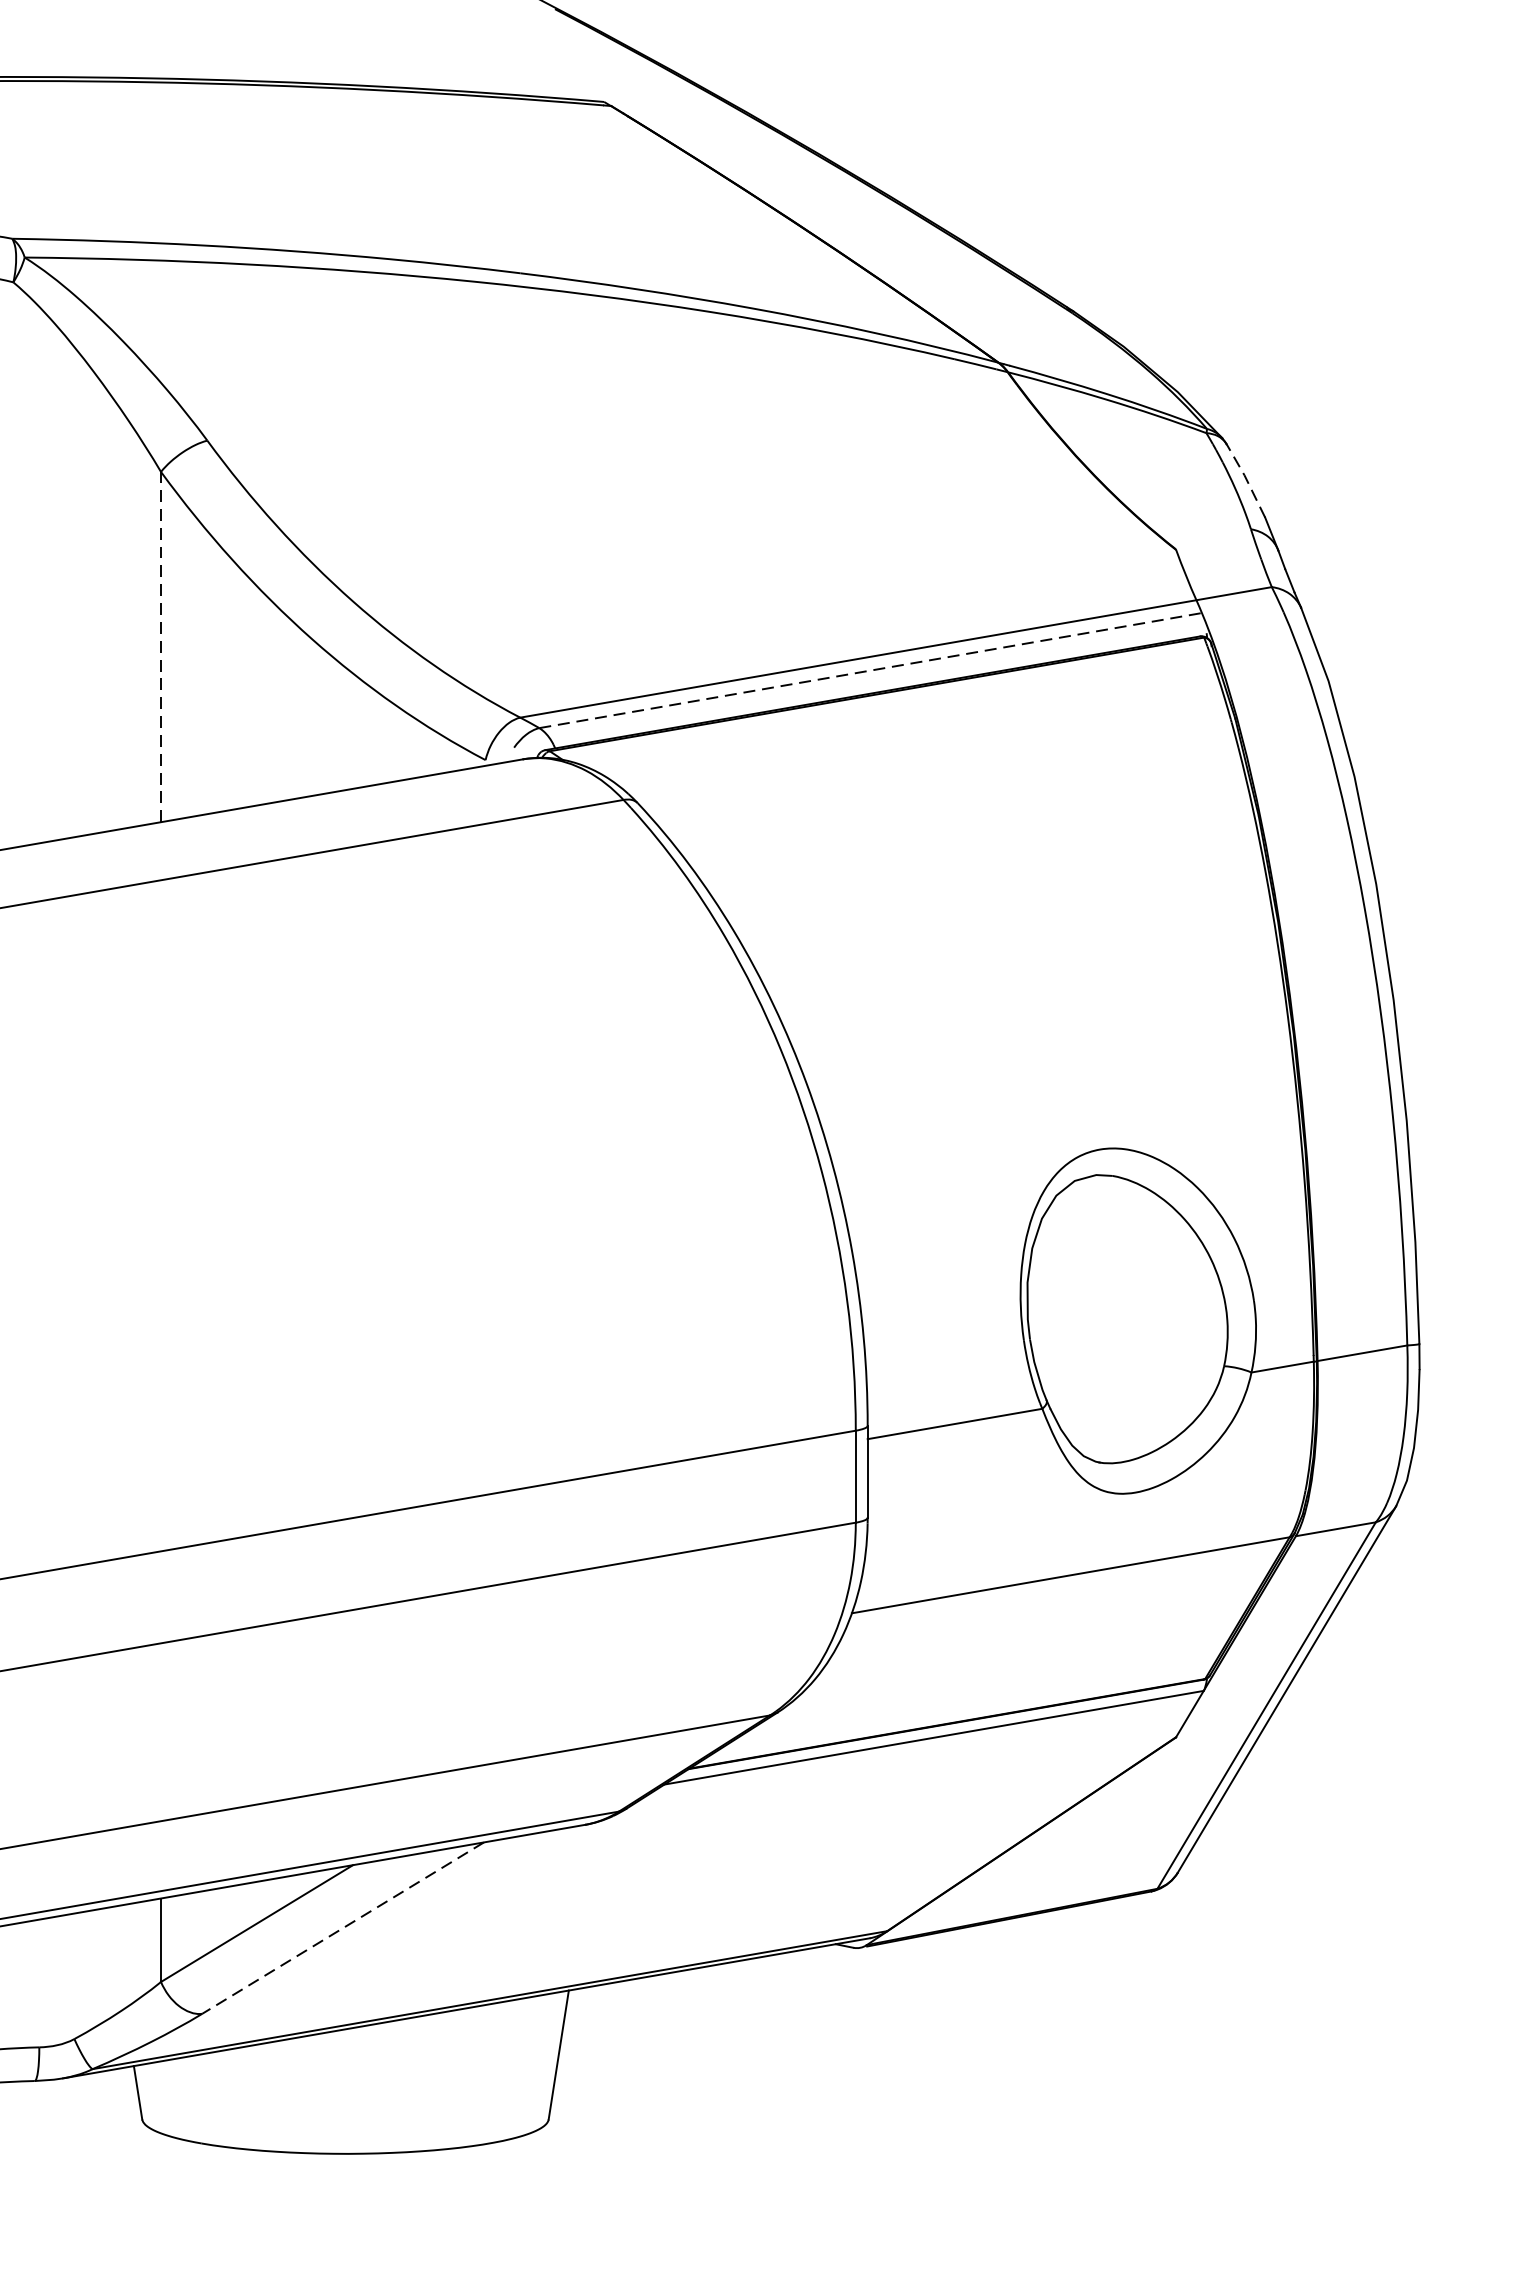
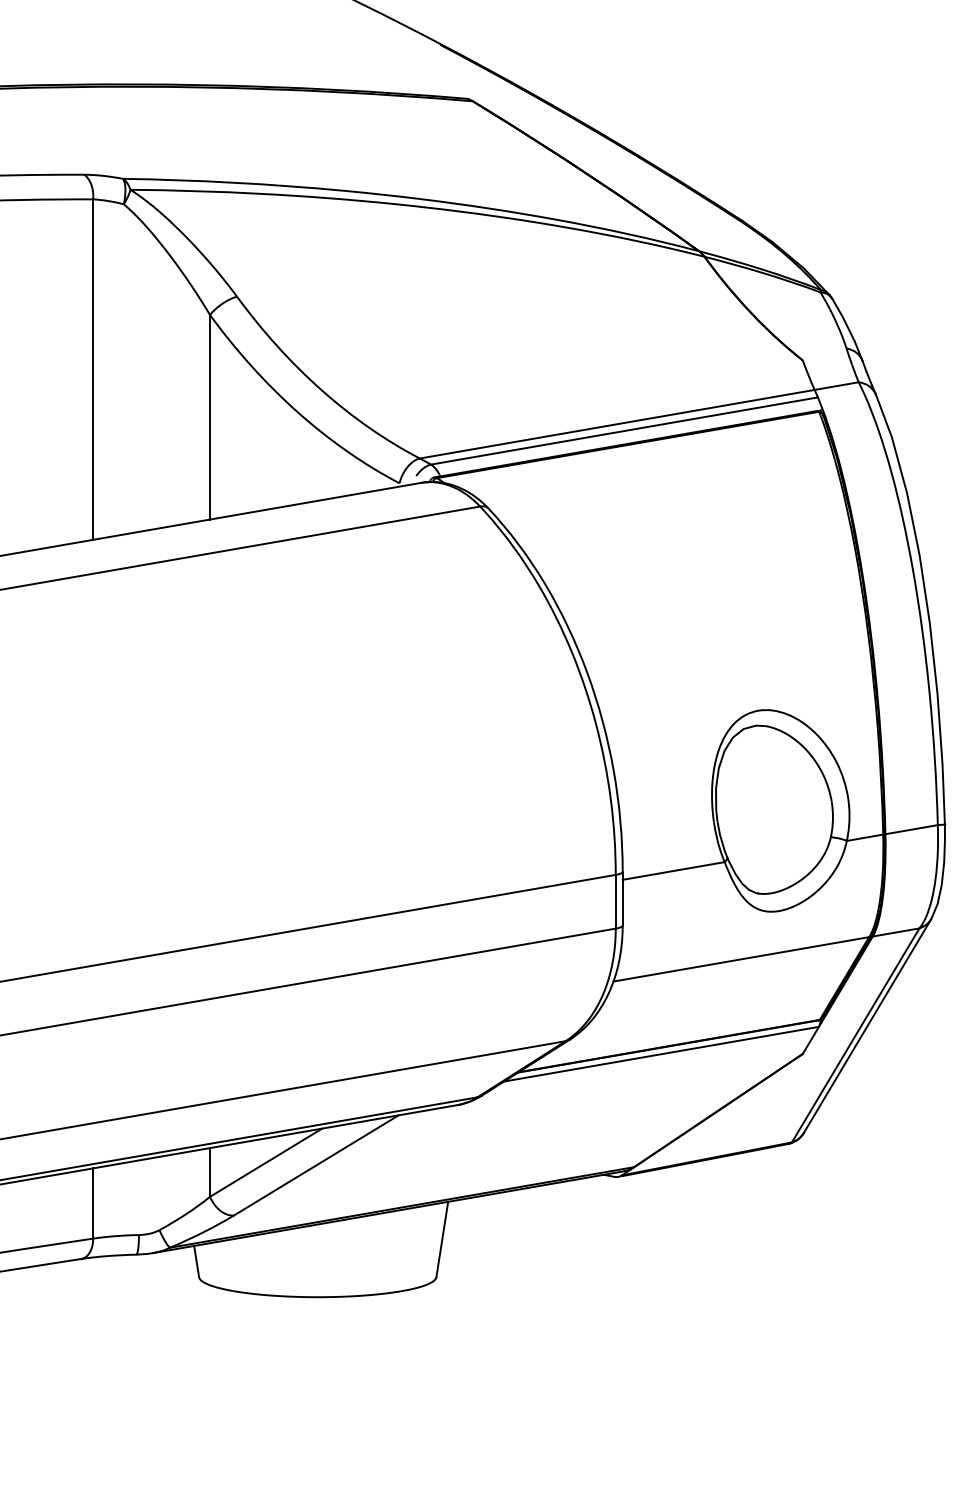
line: (1245, 477) -> (843, 318), dashed -> solid
line: (161, 645) -> (210, 416), dashed -> solid
line: (870, 669) -> (624, 430), dashed -> solid
line: (341, 1928) -> (315, 1165), dashed -> solid

